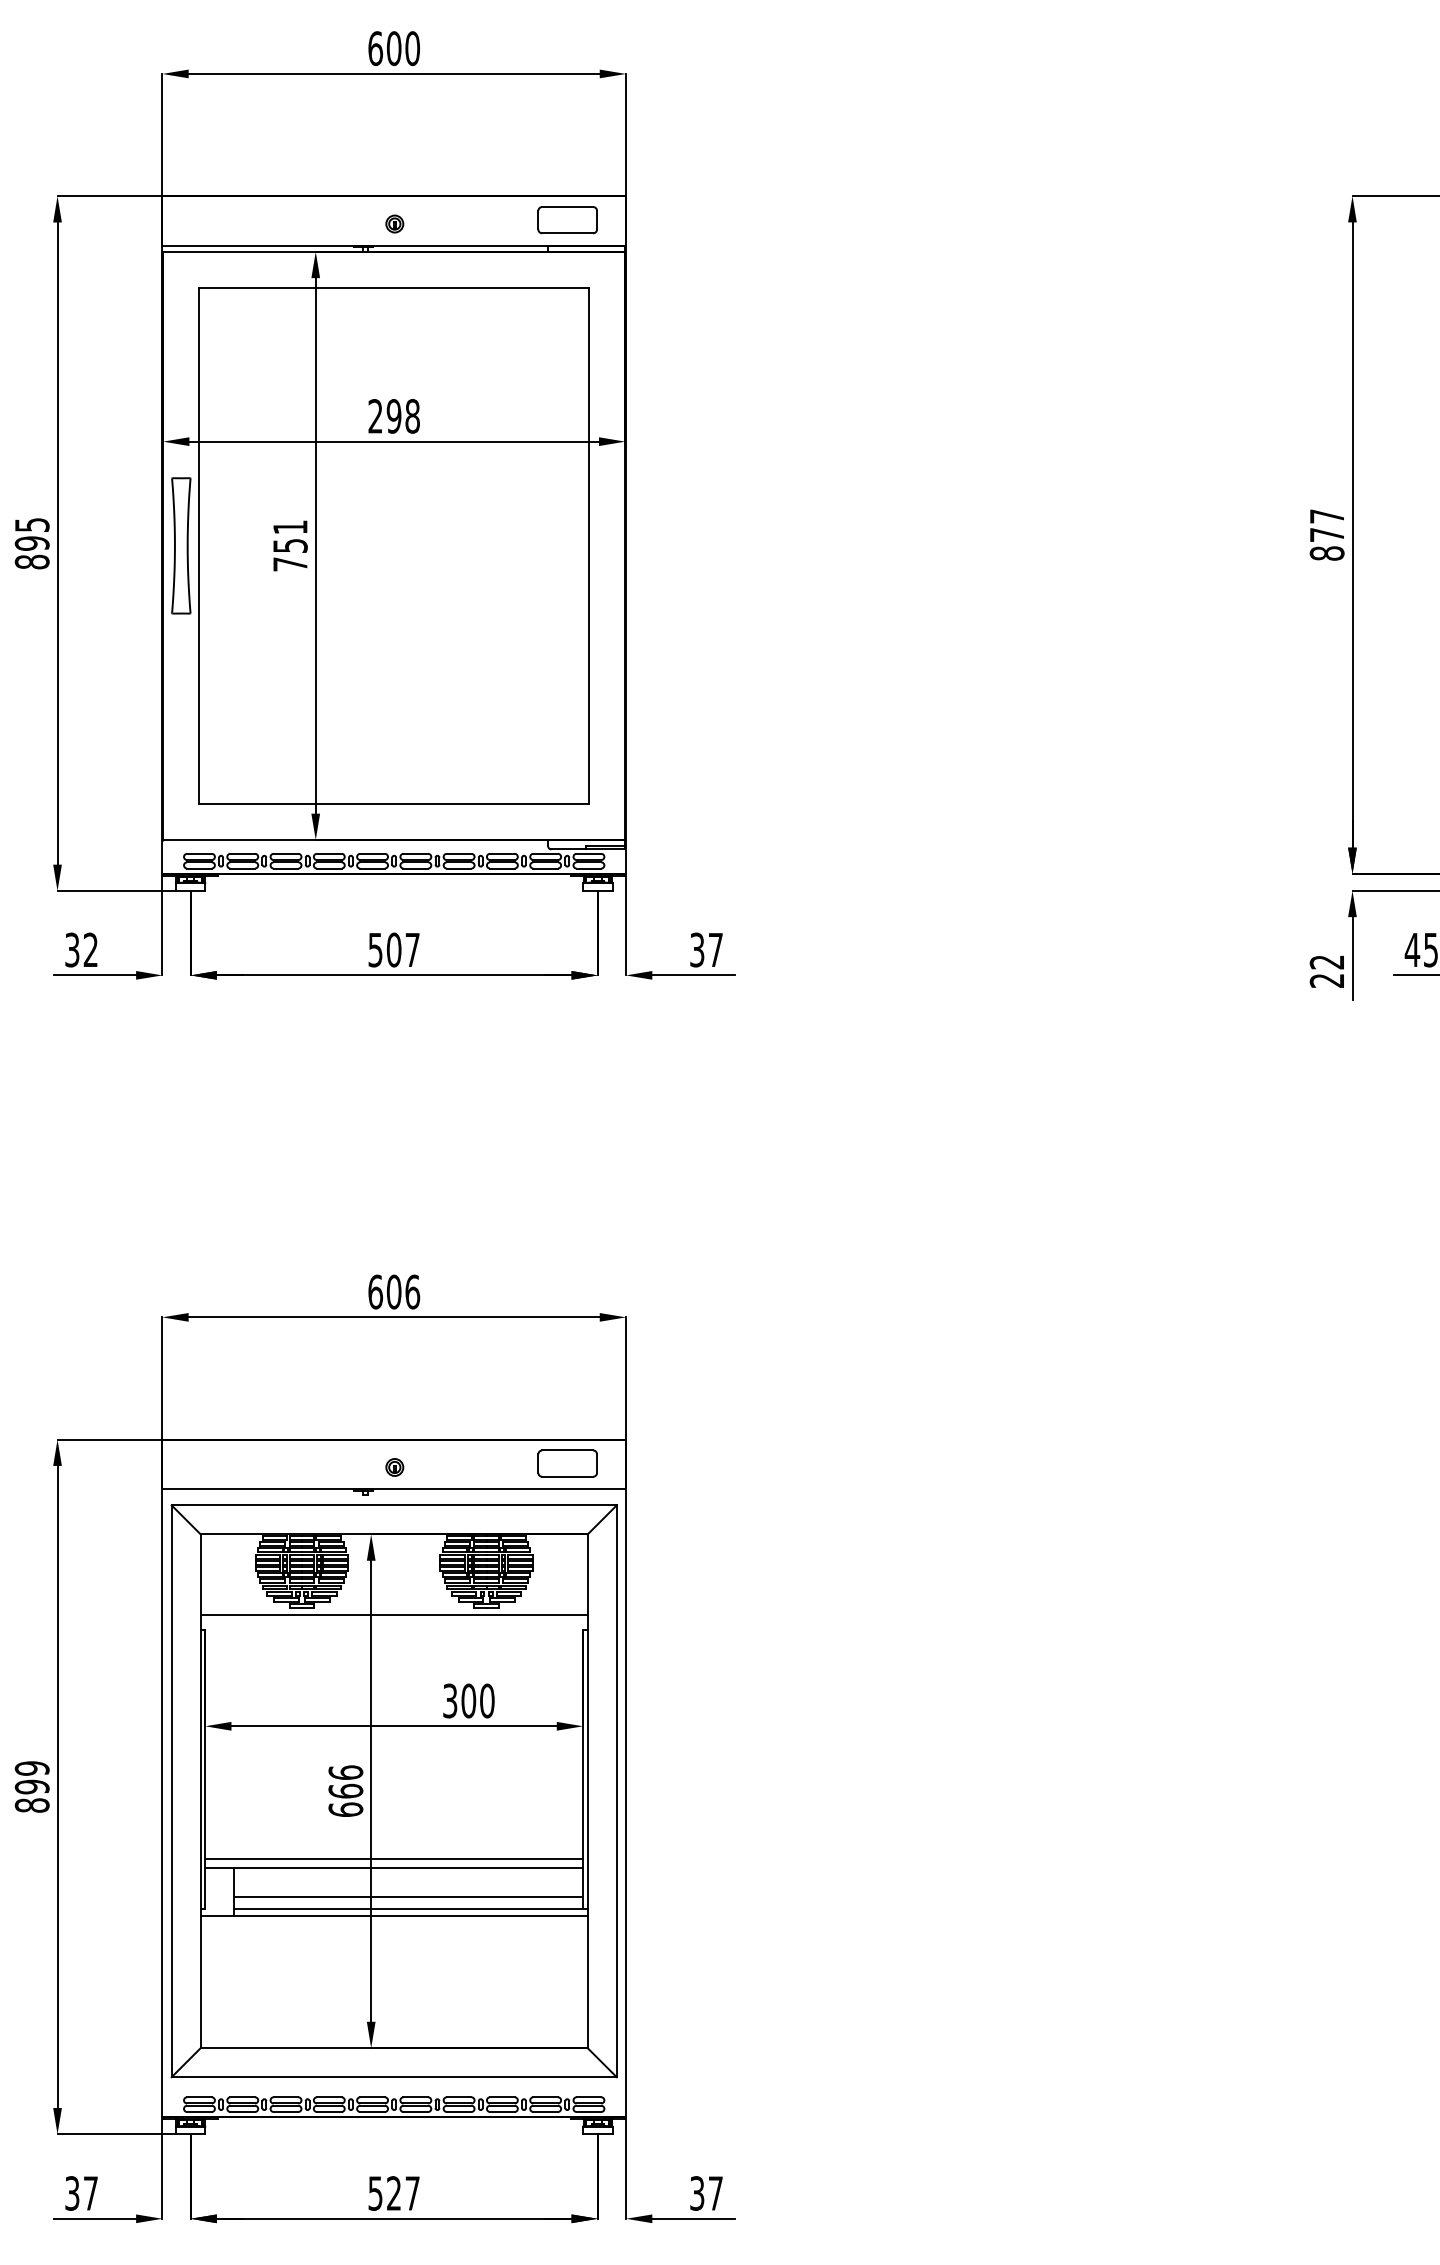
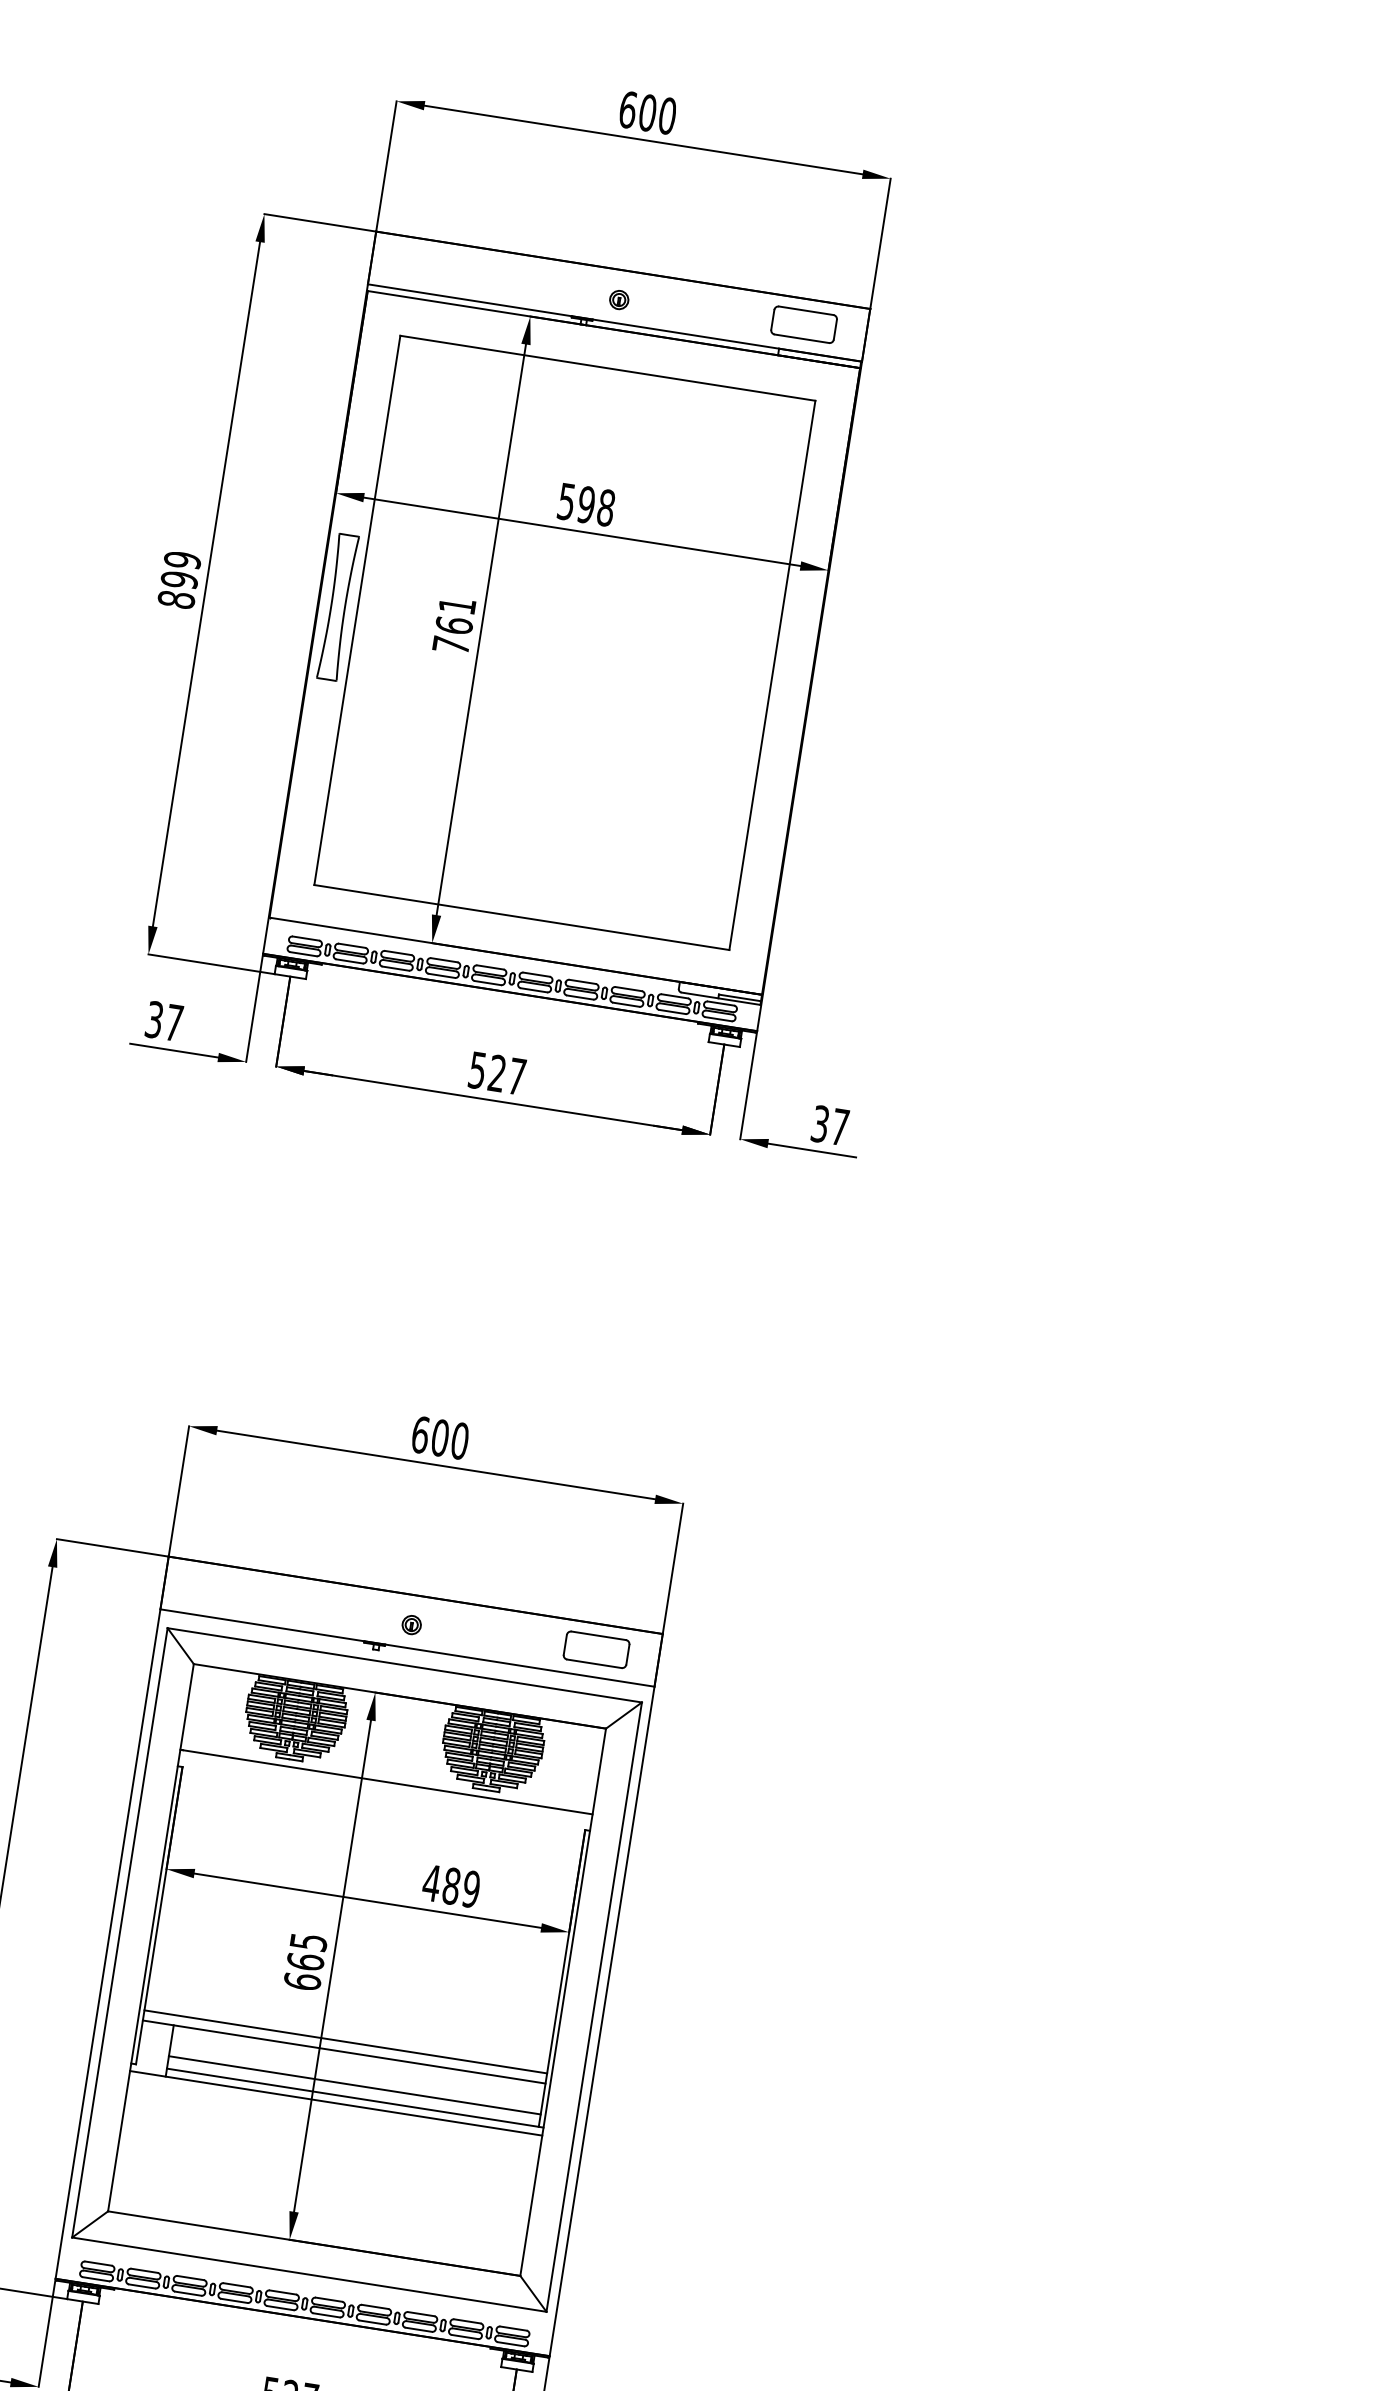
text: (375, 416) -> (566, 501), 298 -> 598
text: (31, 524) -> (181, 559), 895 -> 899
text: (290, 545) -> (454, 625), 751 -> 761
text: (90, 949) -> (173, 1022), 32 -> 37
text: (393, 949) -> (496, 1072), 507 -> 527
text: (412, 1291) -> (459, 1440), 606 -> 600
text: (468, 1700) -> (451, 1885), 300 -> 489
text: (345, 1772) -> (308, 1941), 666 -> 665

